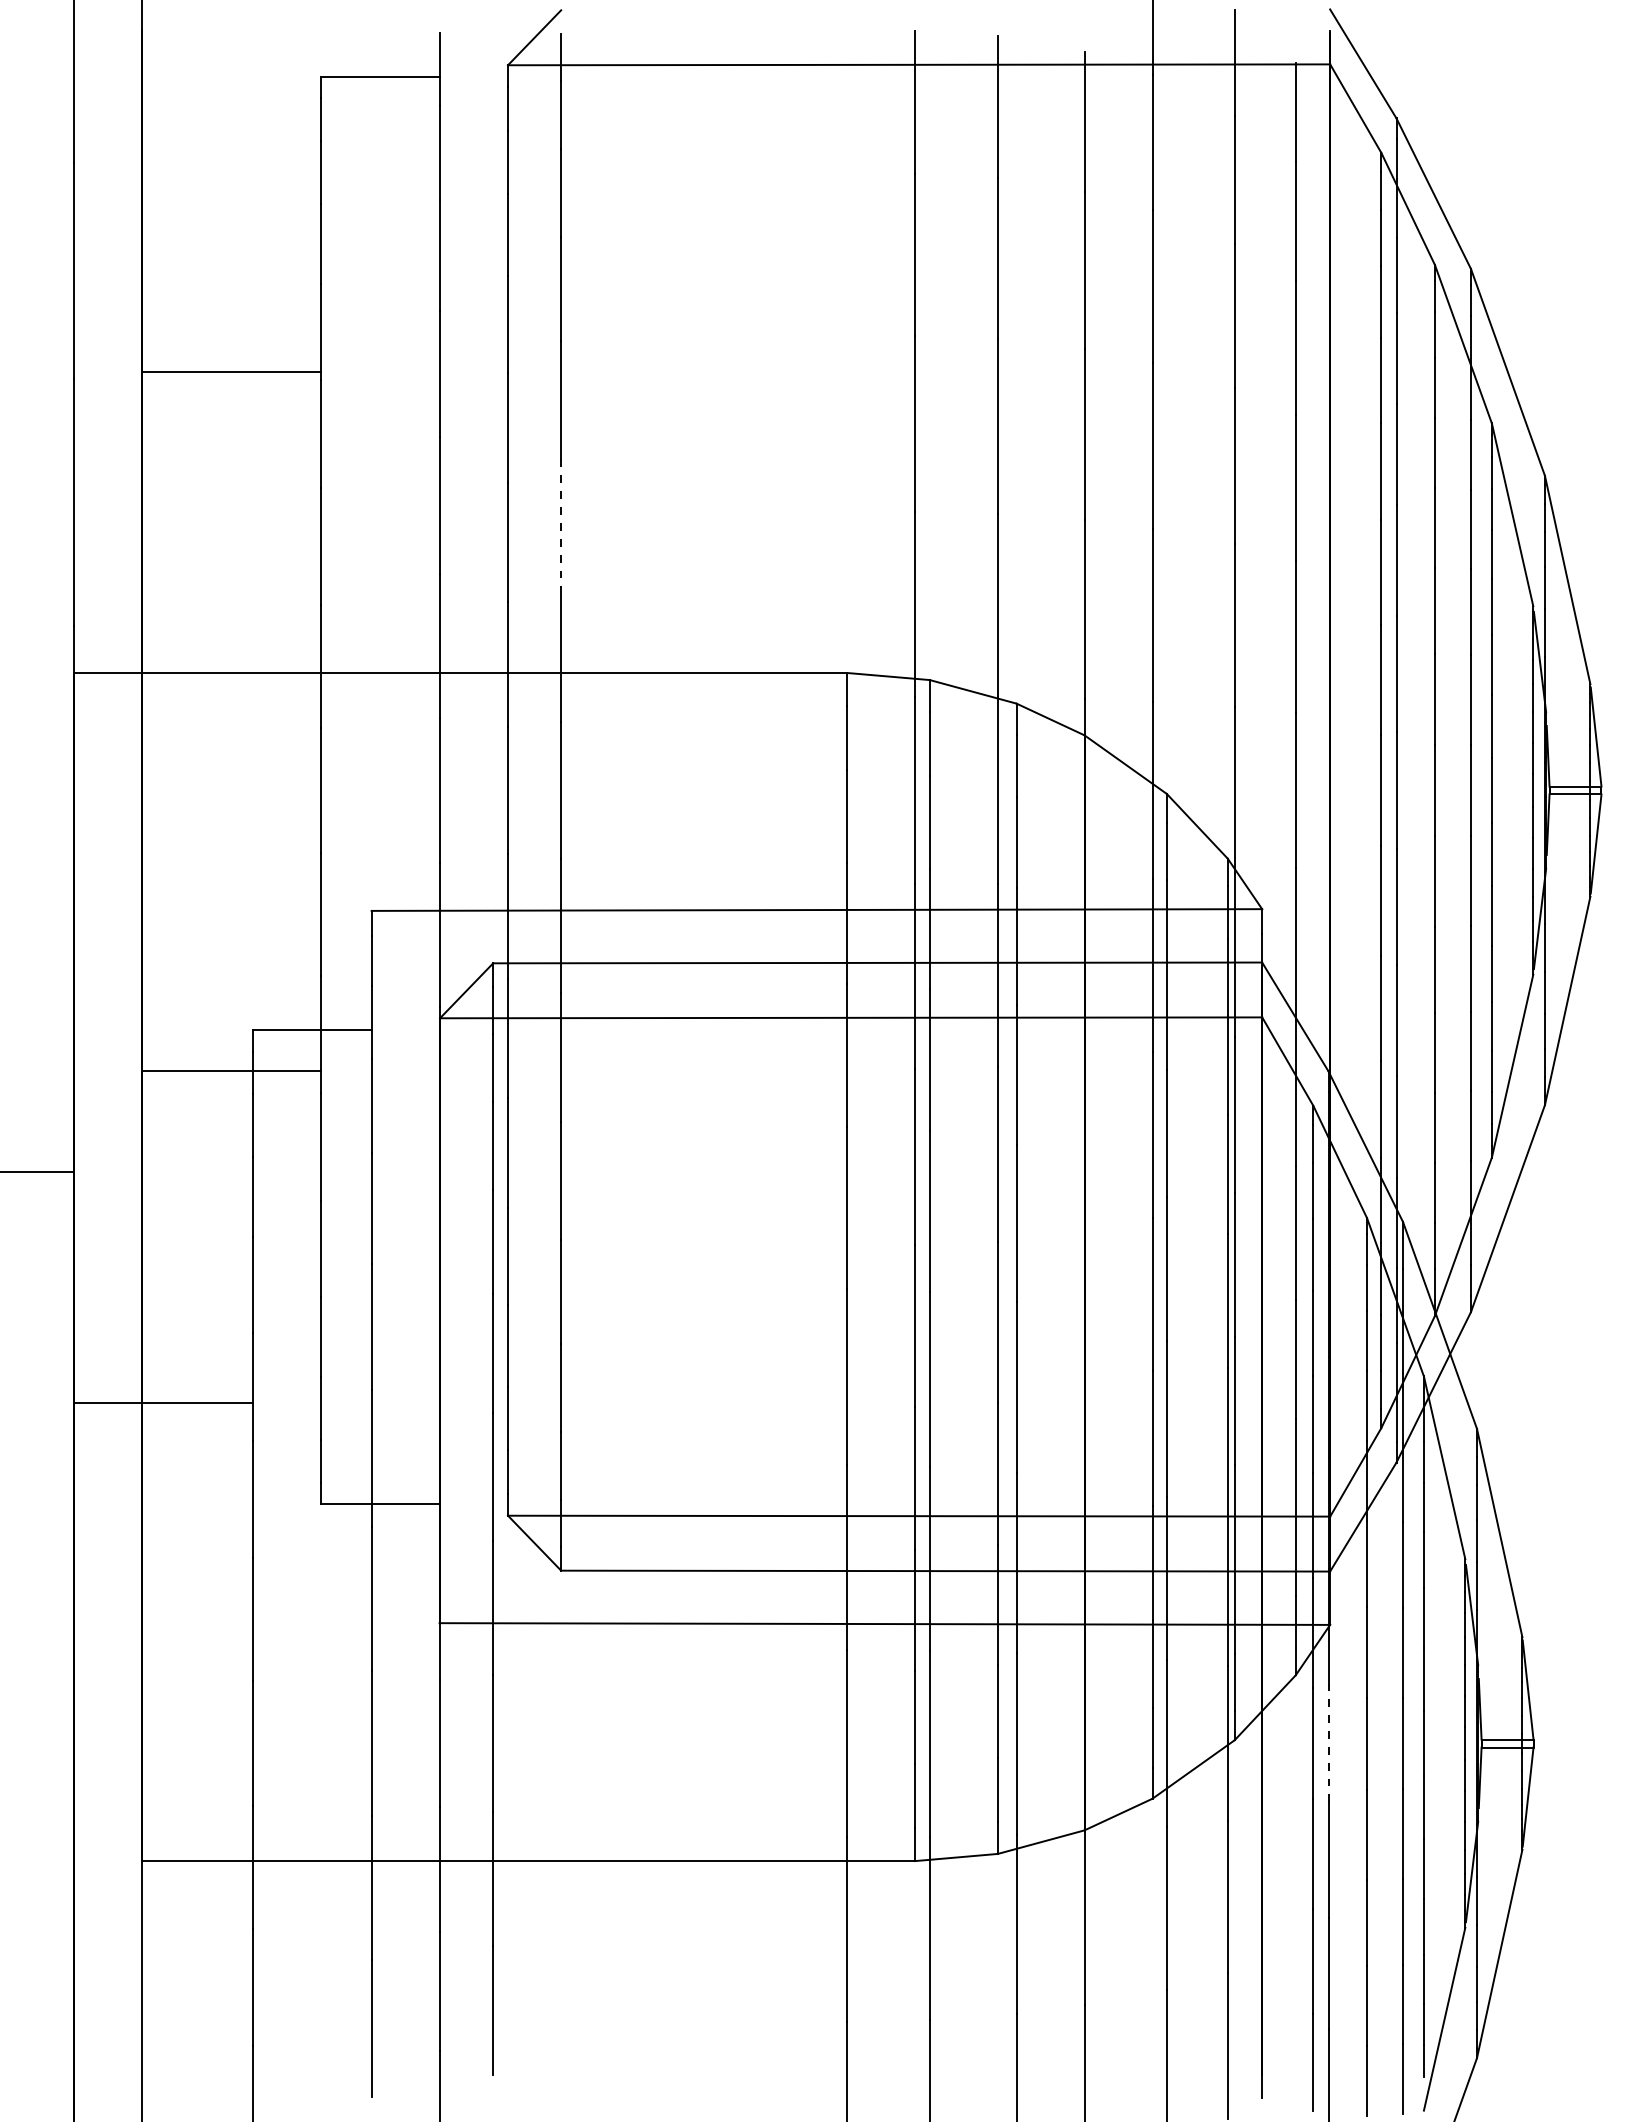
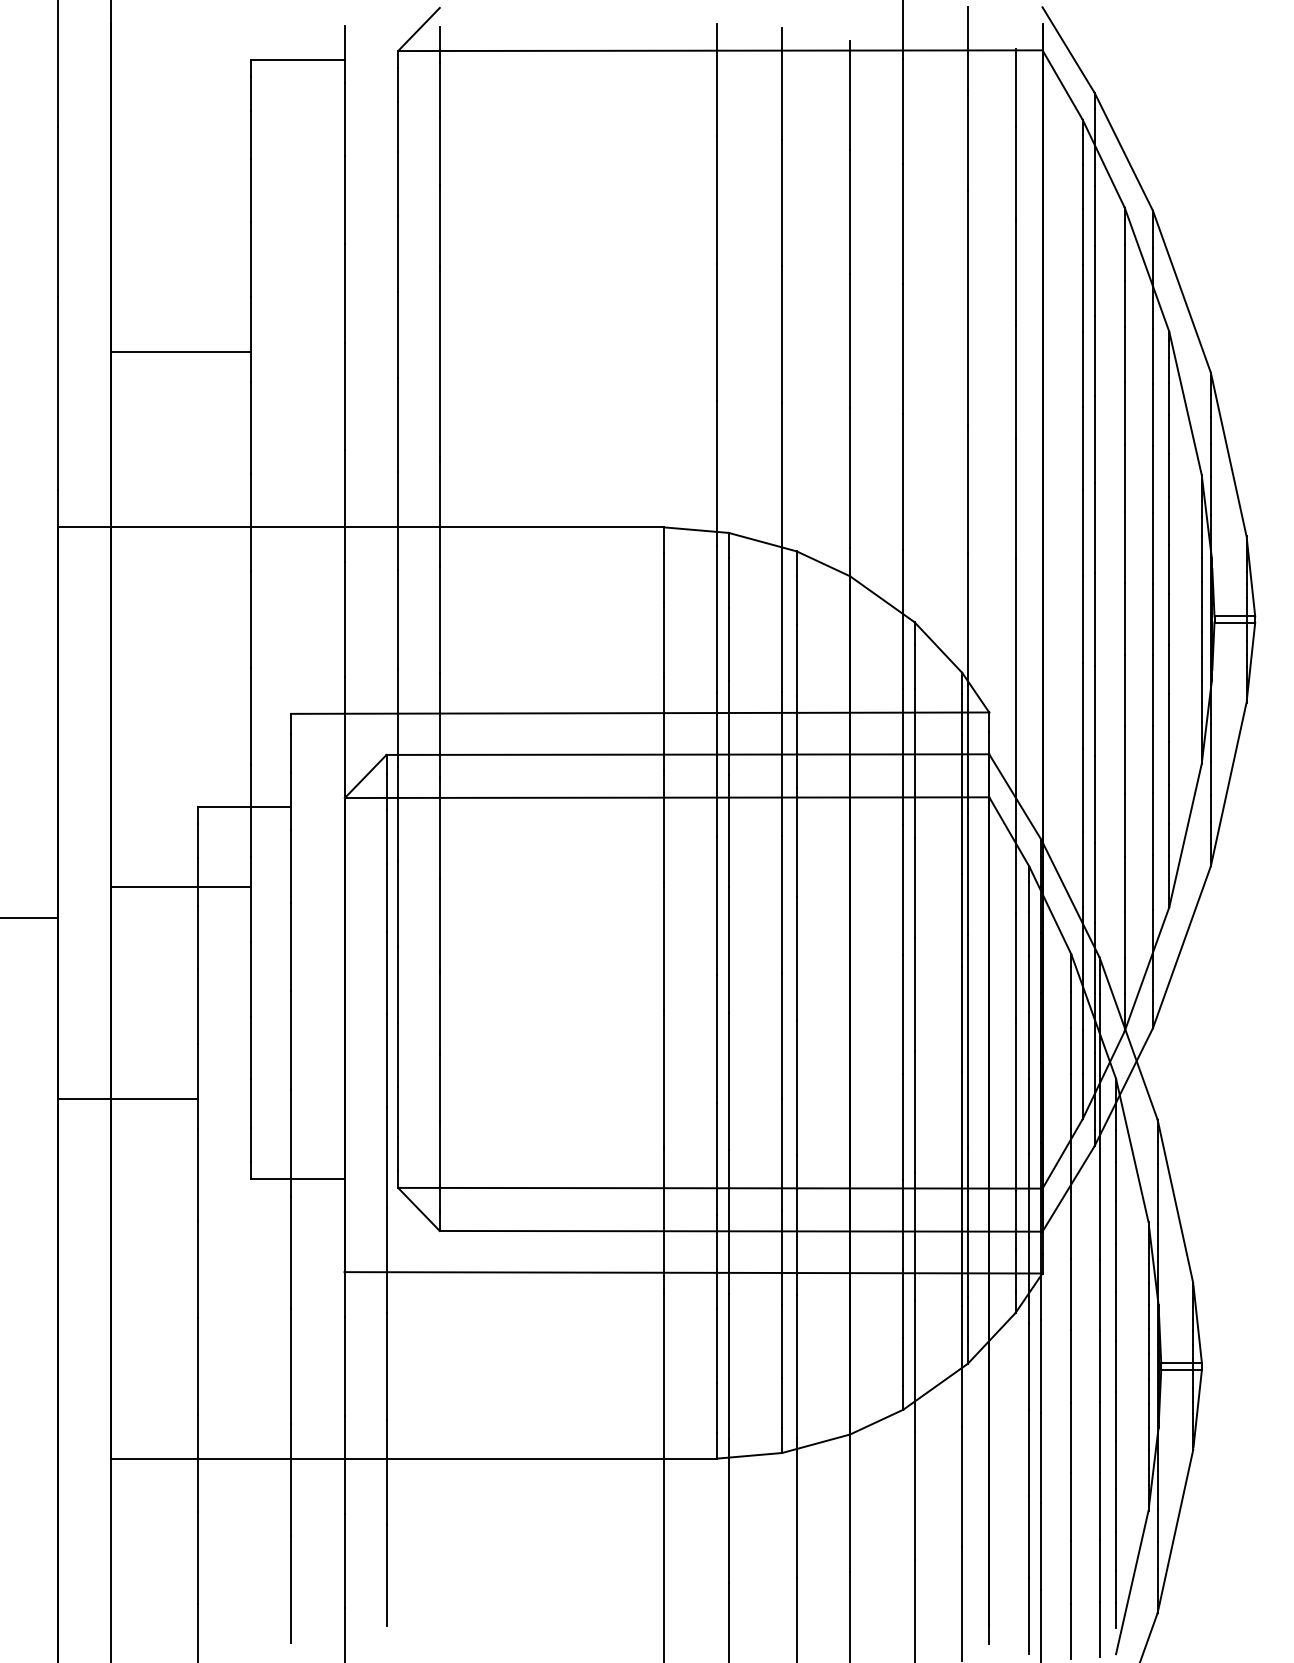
line: (231, 371) -> (181, 352), moved
line: (561, 524) -> (440, 410), dashed -> solid
line: (231, 1071) -> (181, 886), moved
line: (1328, 1743) -> (1041, 1366), dashed -> solid

